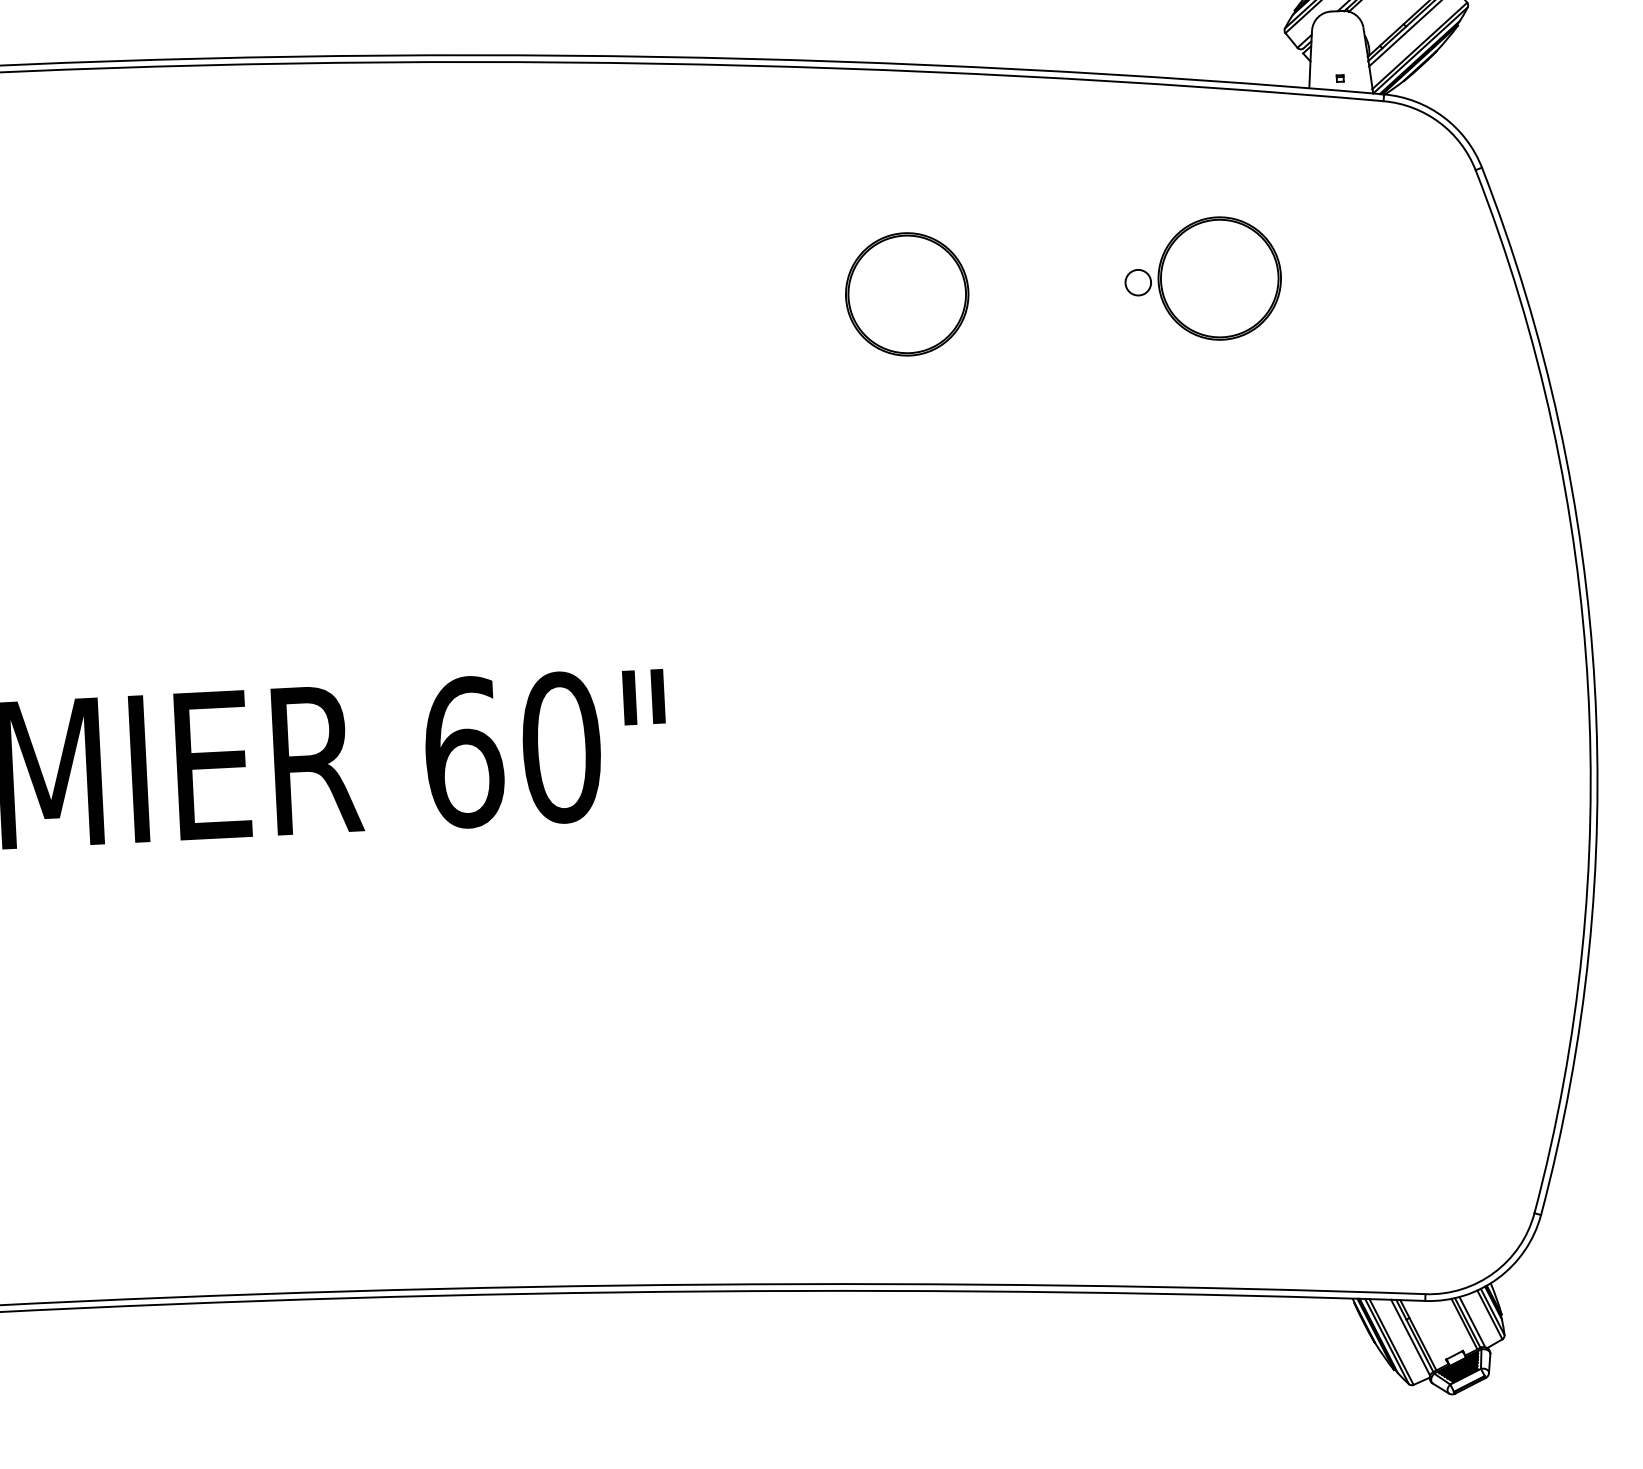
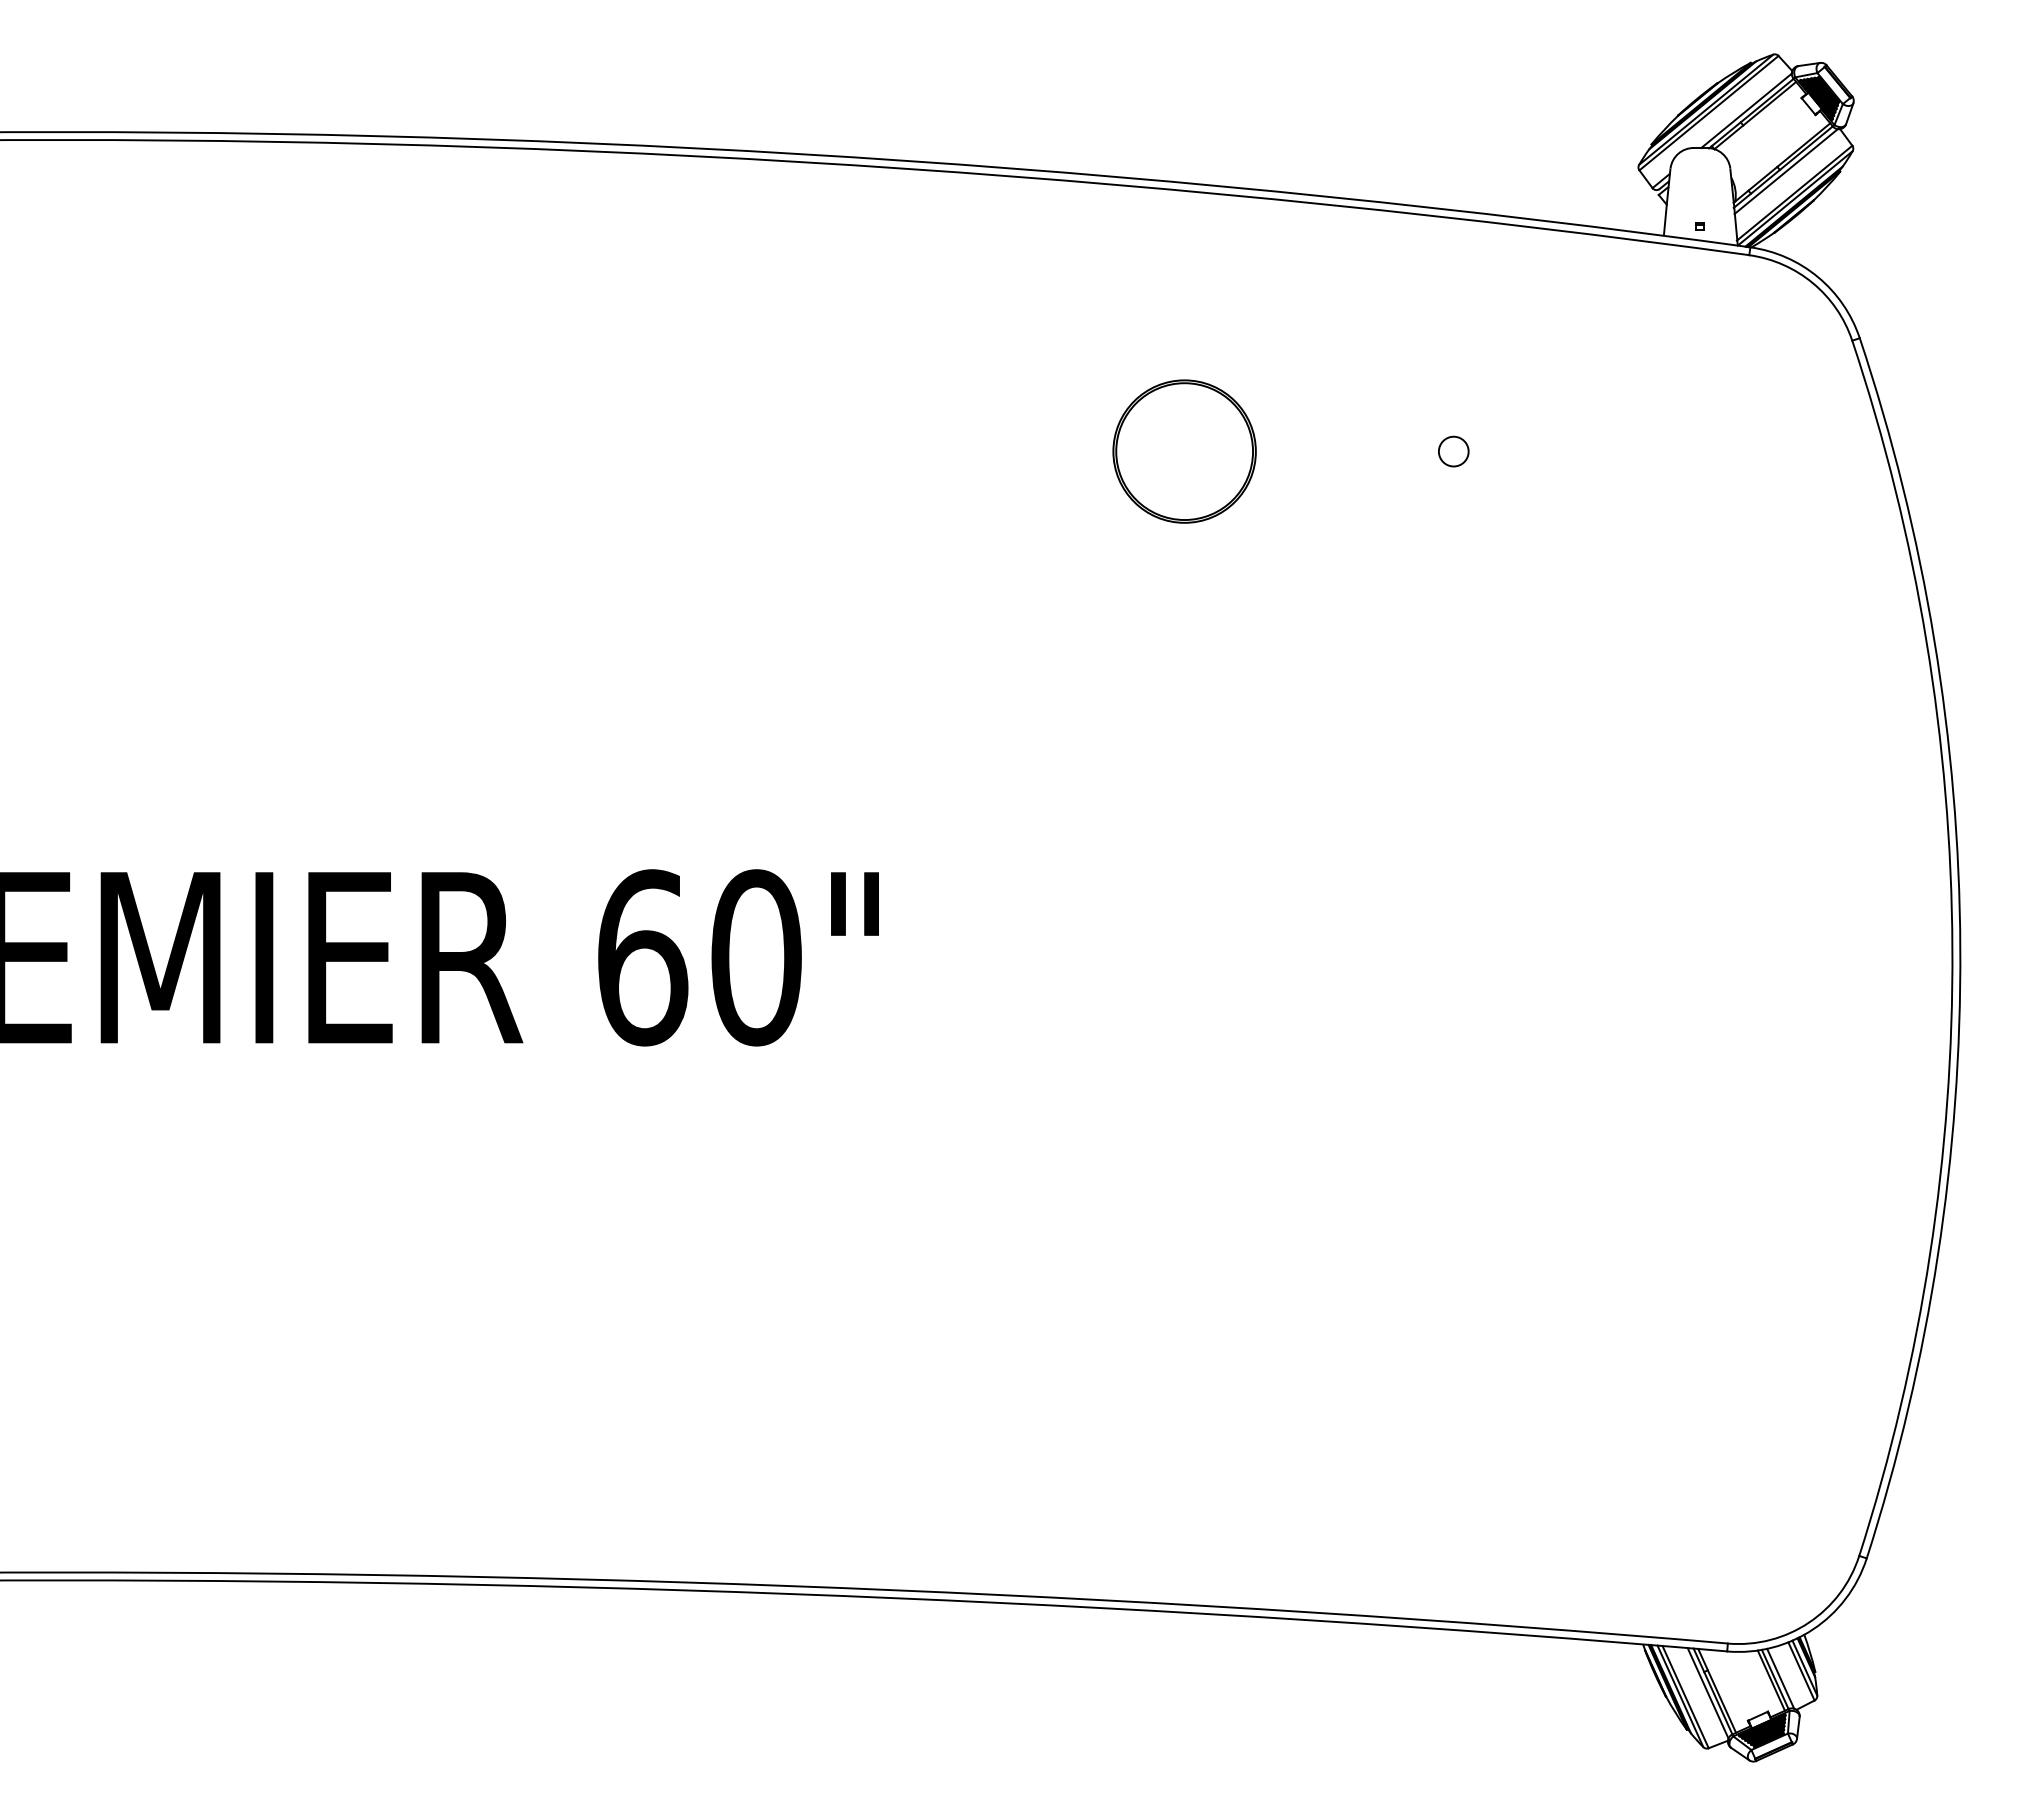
part: (1219, 278) -> (1548, 451), removed

